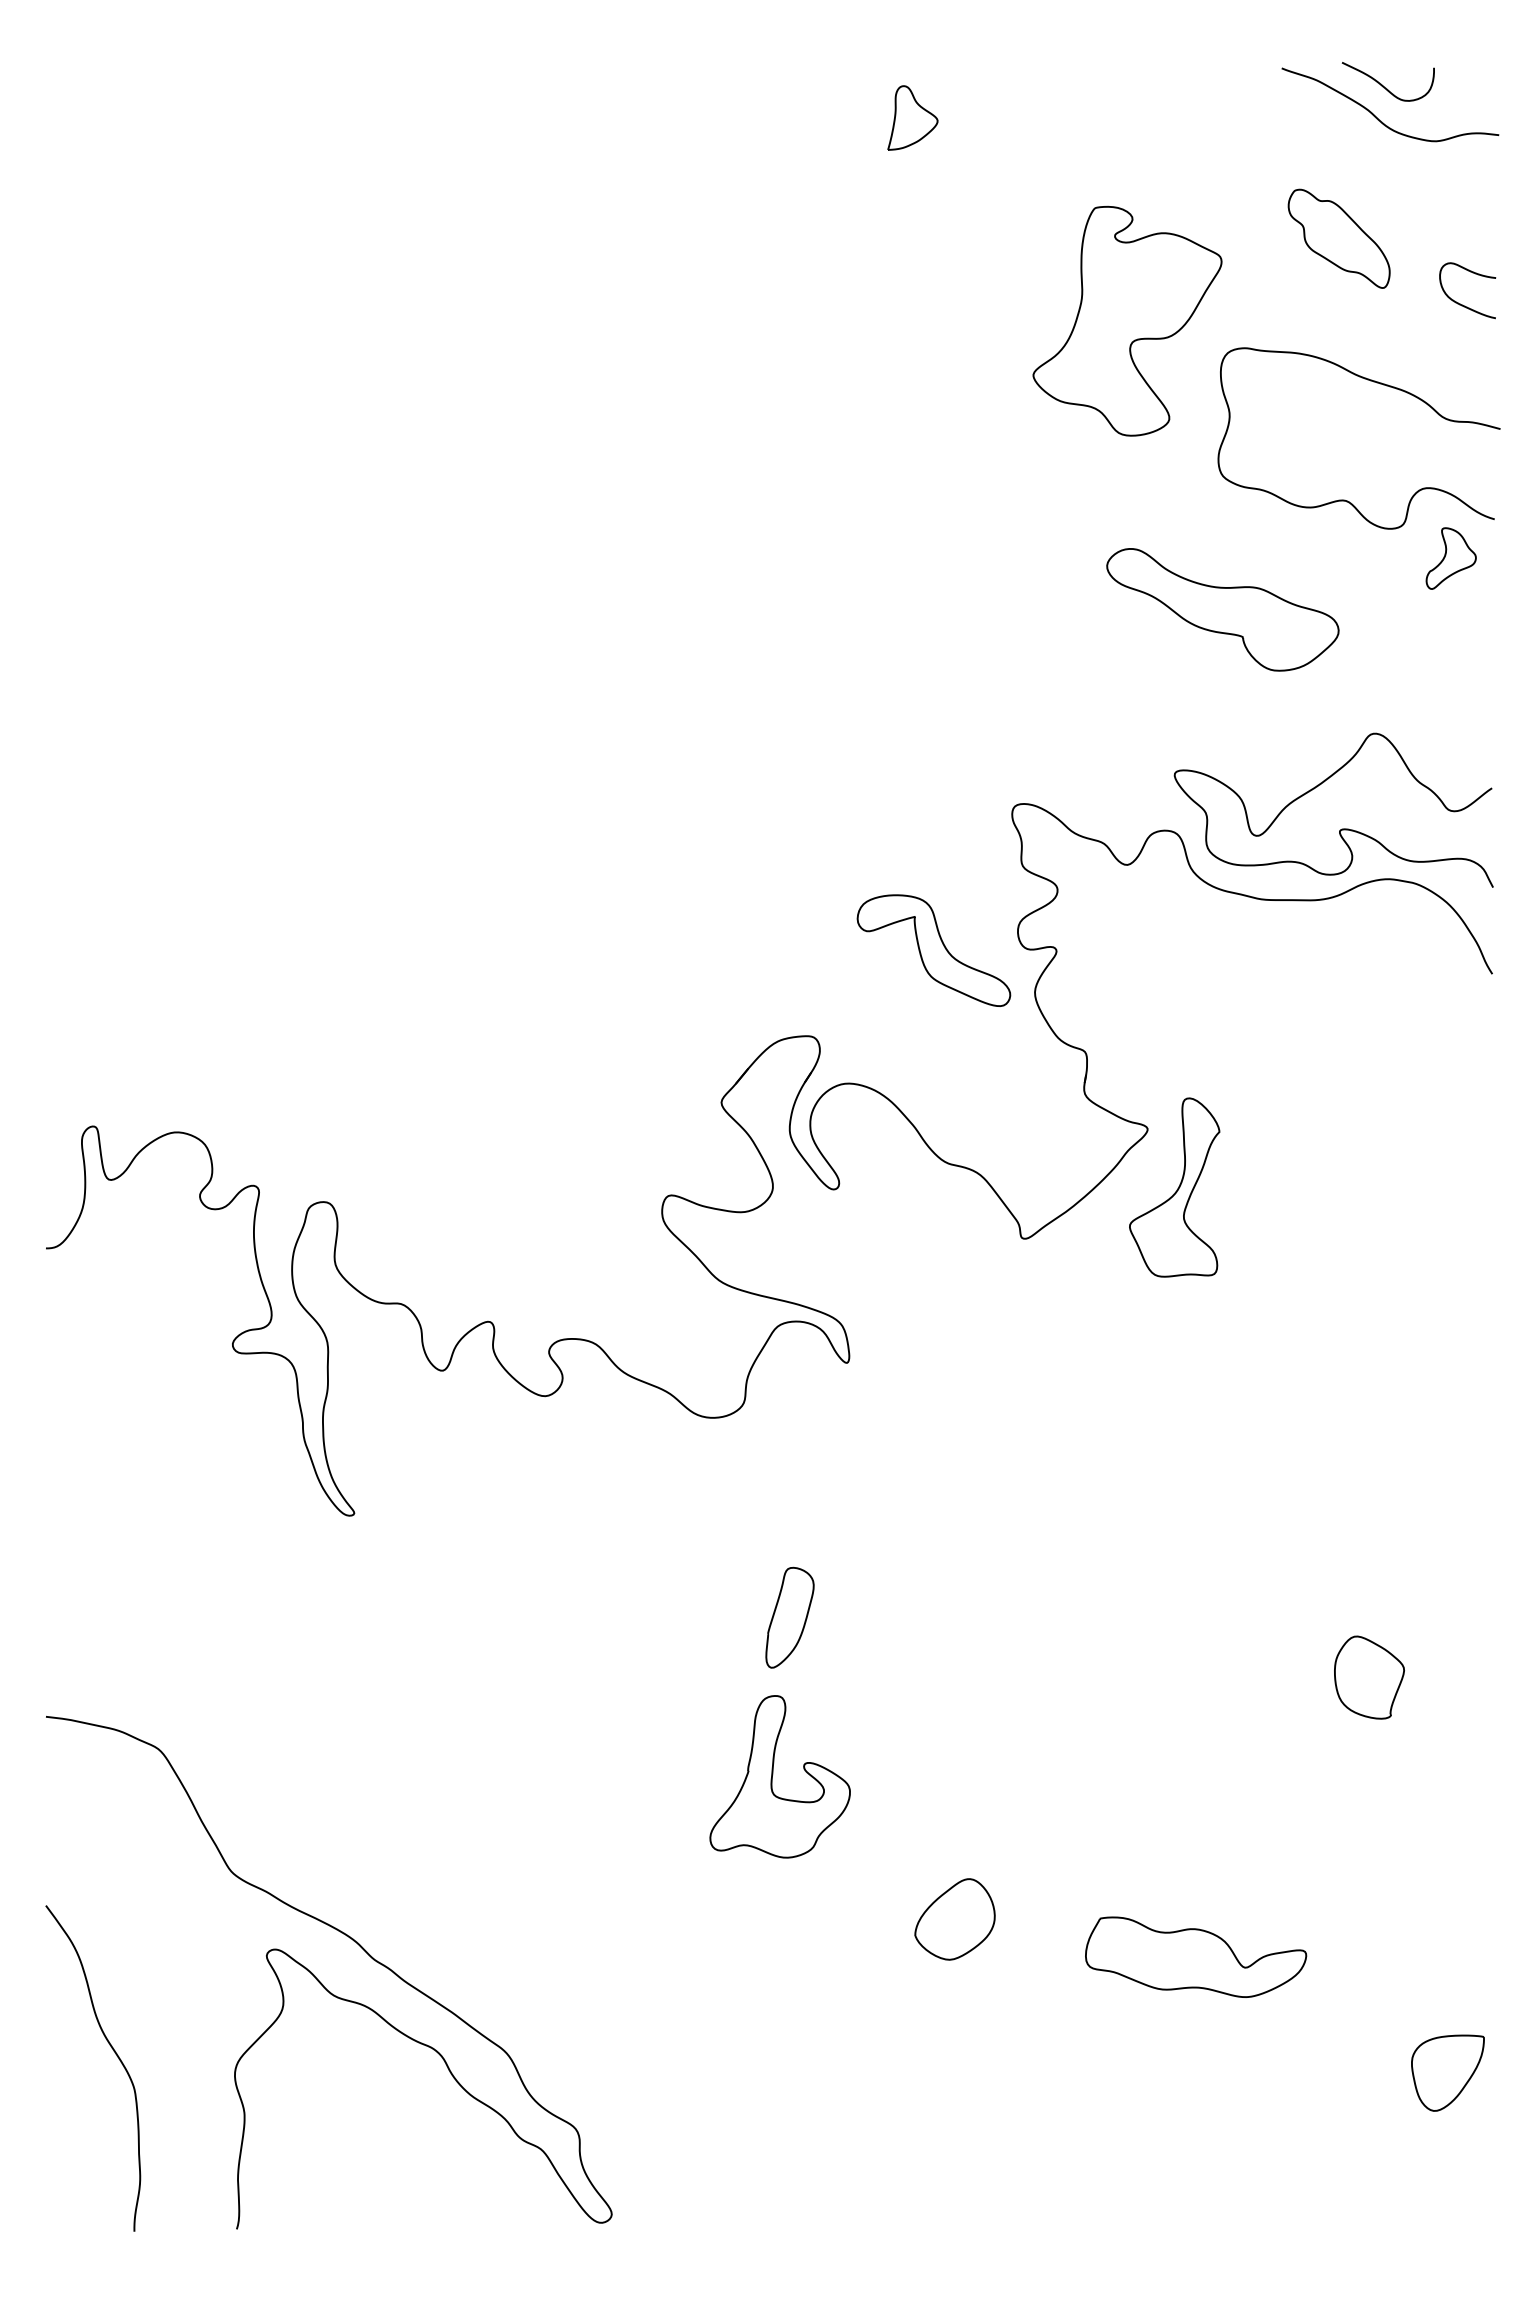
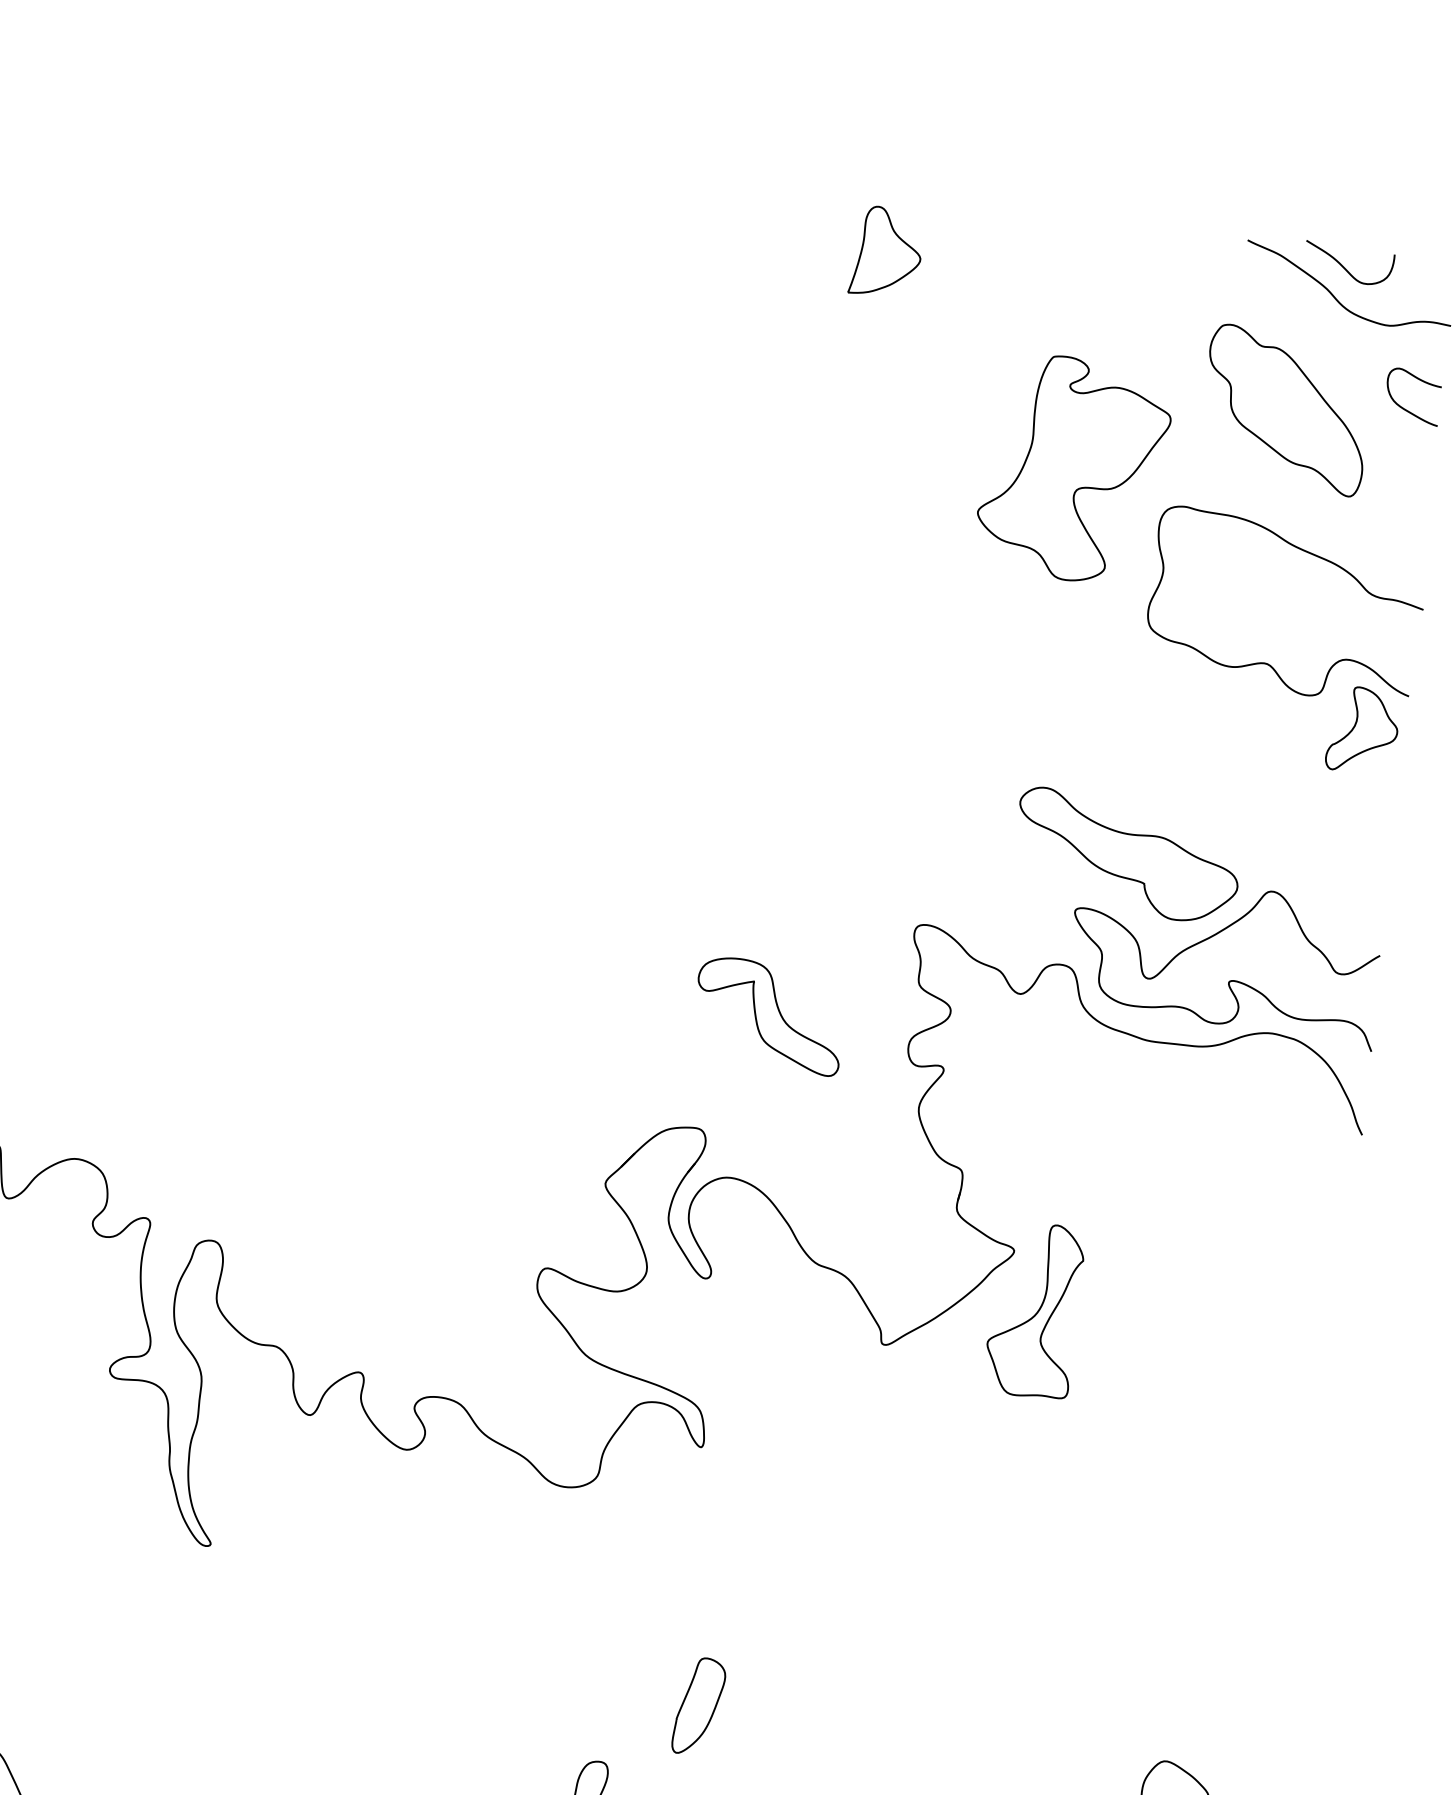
part: (912, 117) -> (886, 251), size x1.43
part: (1339, 238) -> (1286, 410), size x1.67
curve: (1460, 303) -> (1404, 408), moved
part: (1451, 558) -> (1363, 730), size x1.43
part: (1222, 609) -> (1127, 855), moved
part: (933, 950) -> (768, 1015), moved
part: (789, 1617) -> (698, 1706), moved

